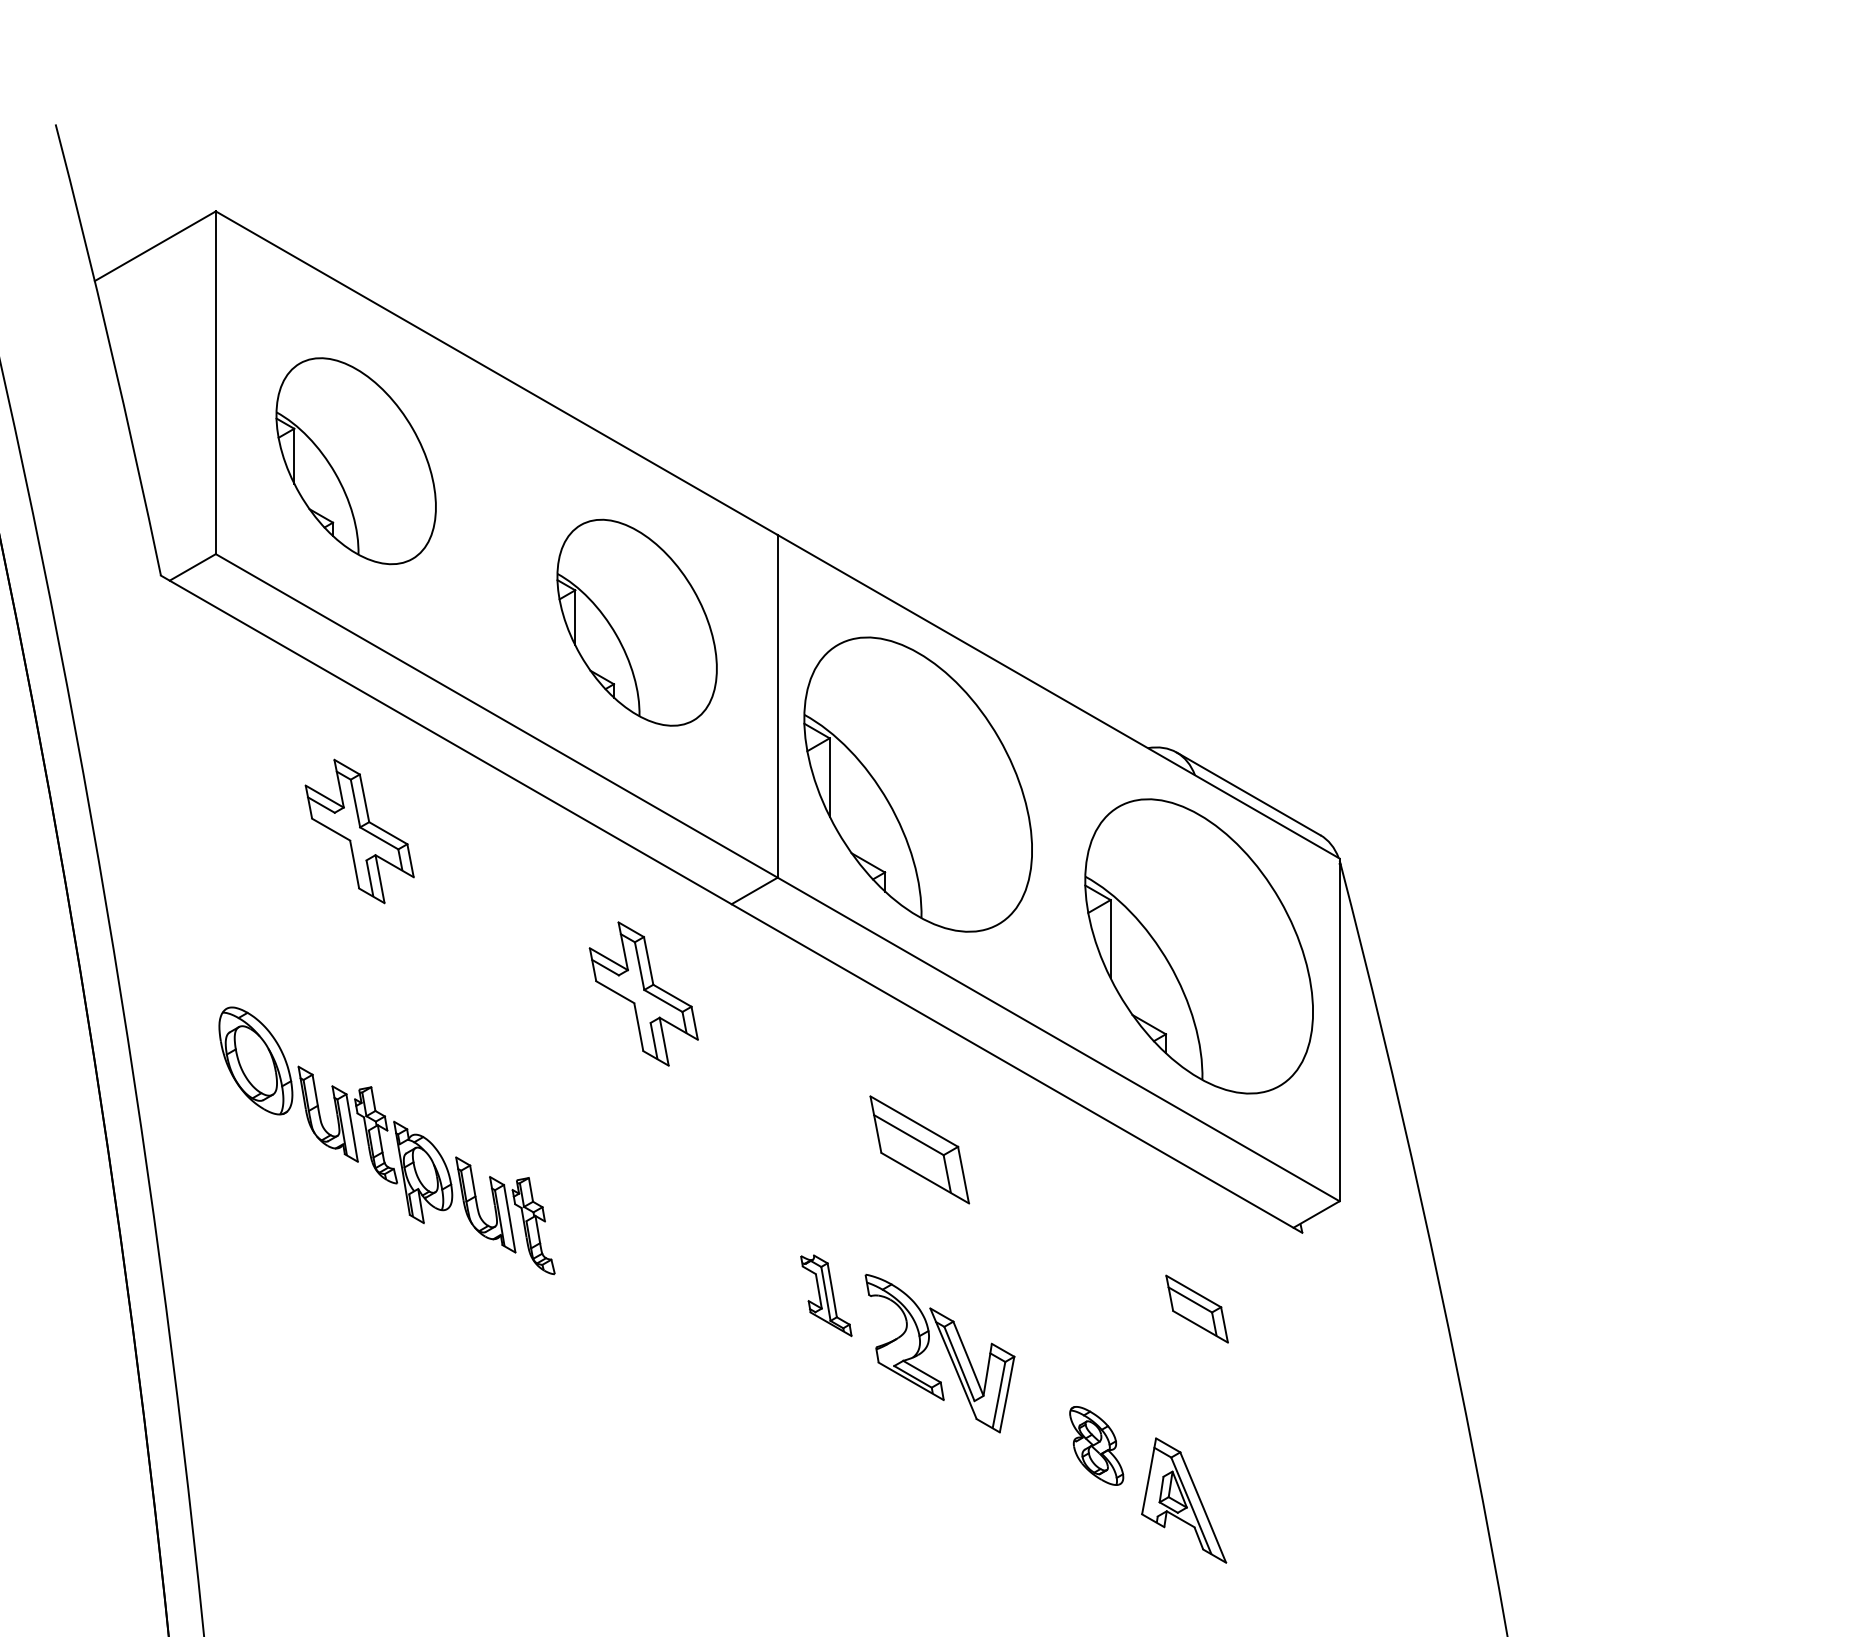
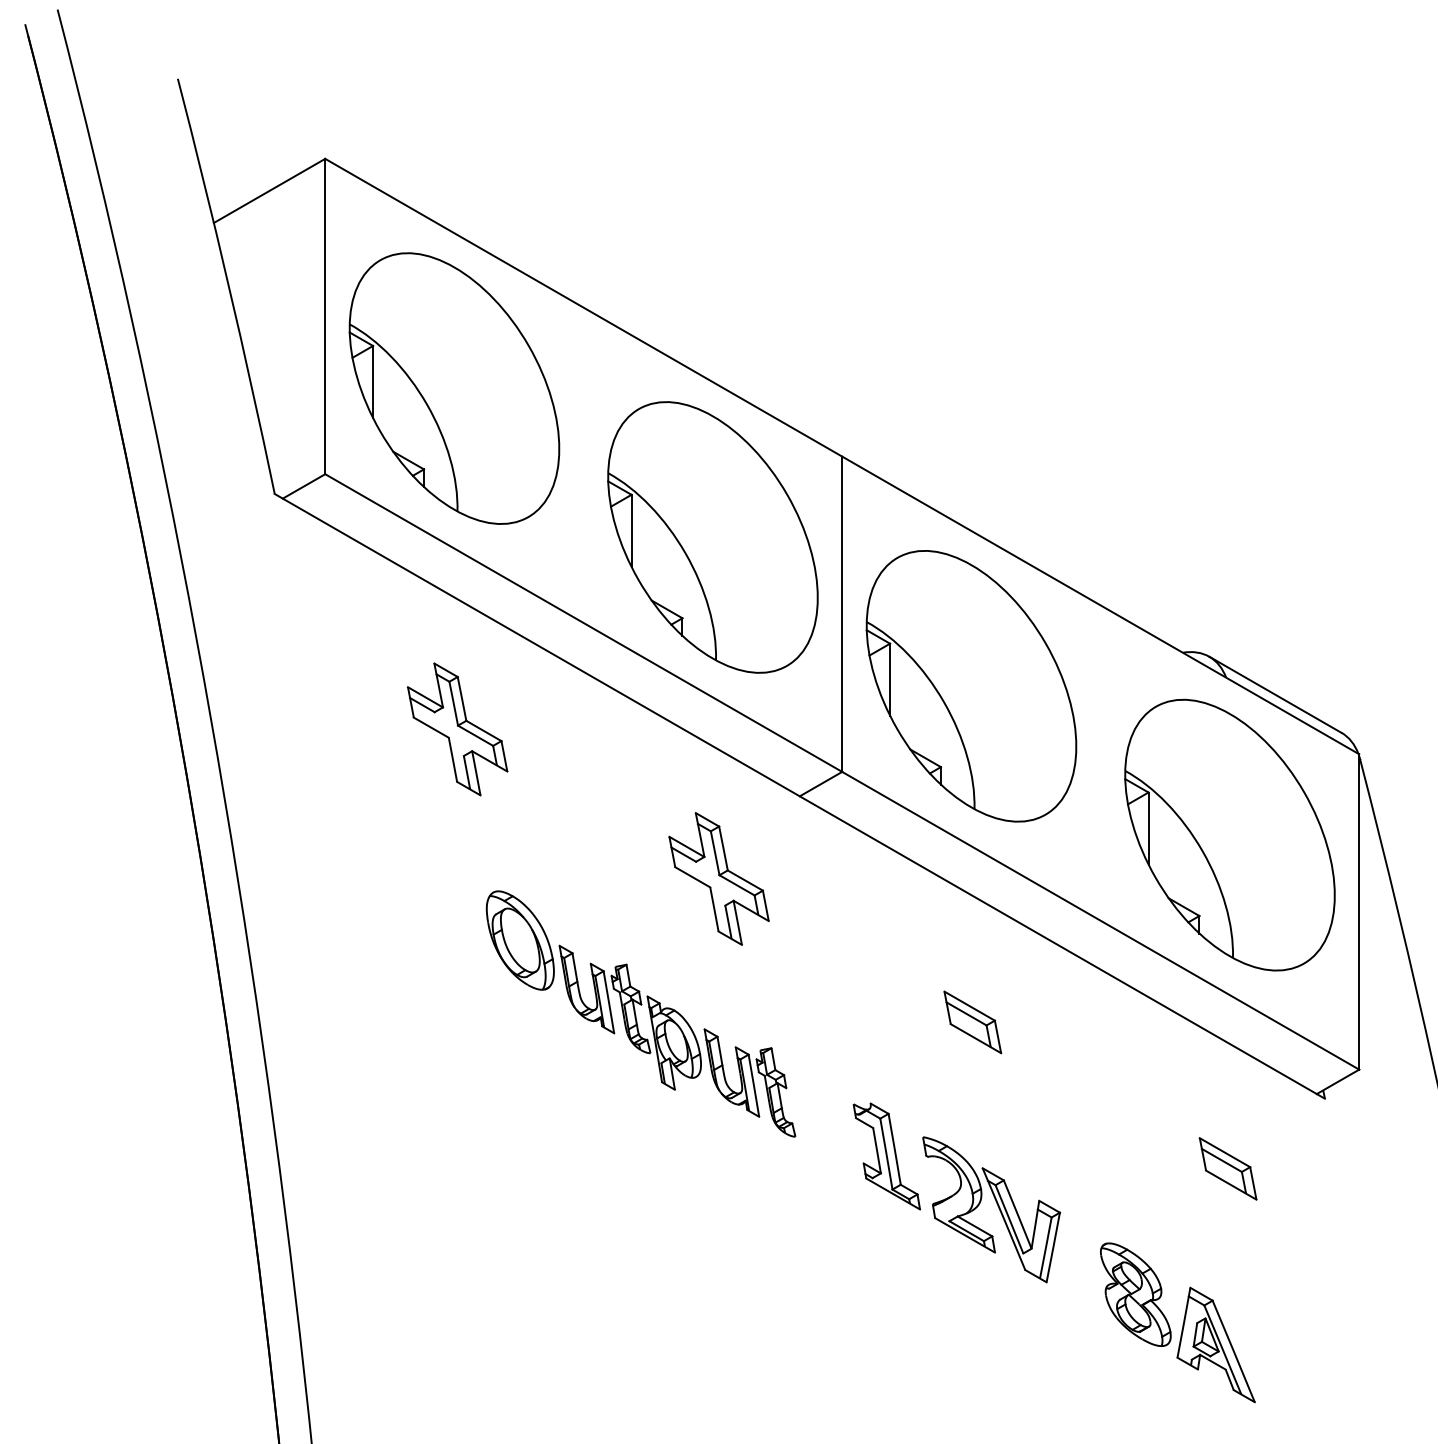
part: (355, 461) -> (453, 388), size x1.43
part: (636, 622) -> (712, 537), size x1.43
part: (386, 1140) -> (640, 1013), moved
part: (919, 1149) -> (972, 1022), size x0.62
part: (826, 1295) -> (887, 1156), size x1.43
part: (1096, 1445) -> (1135, 1294), size x1.43

